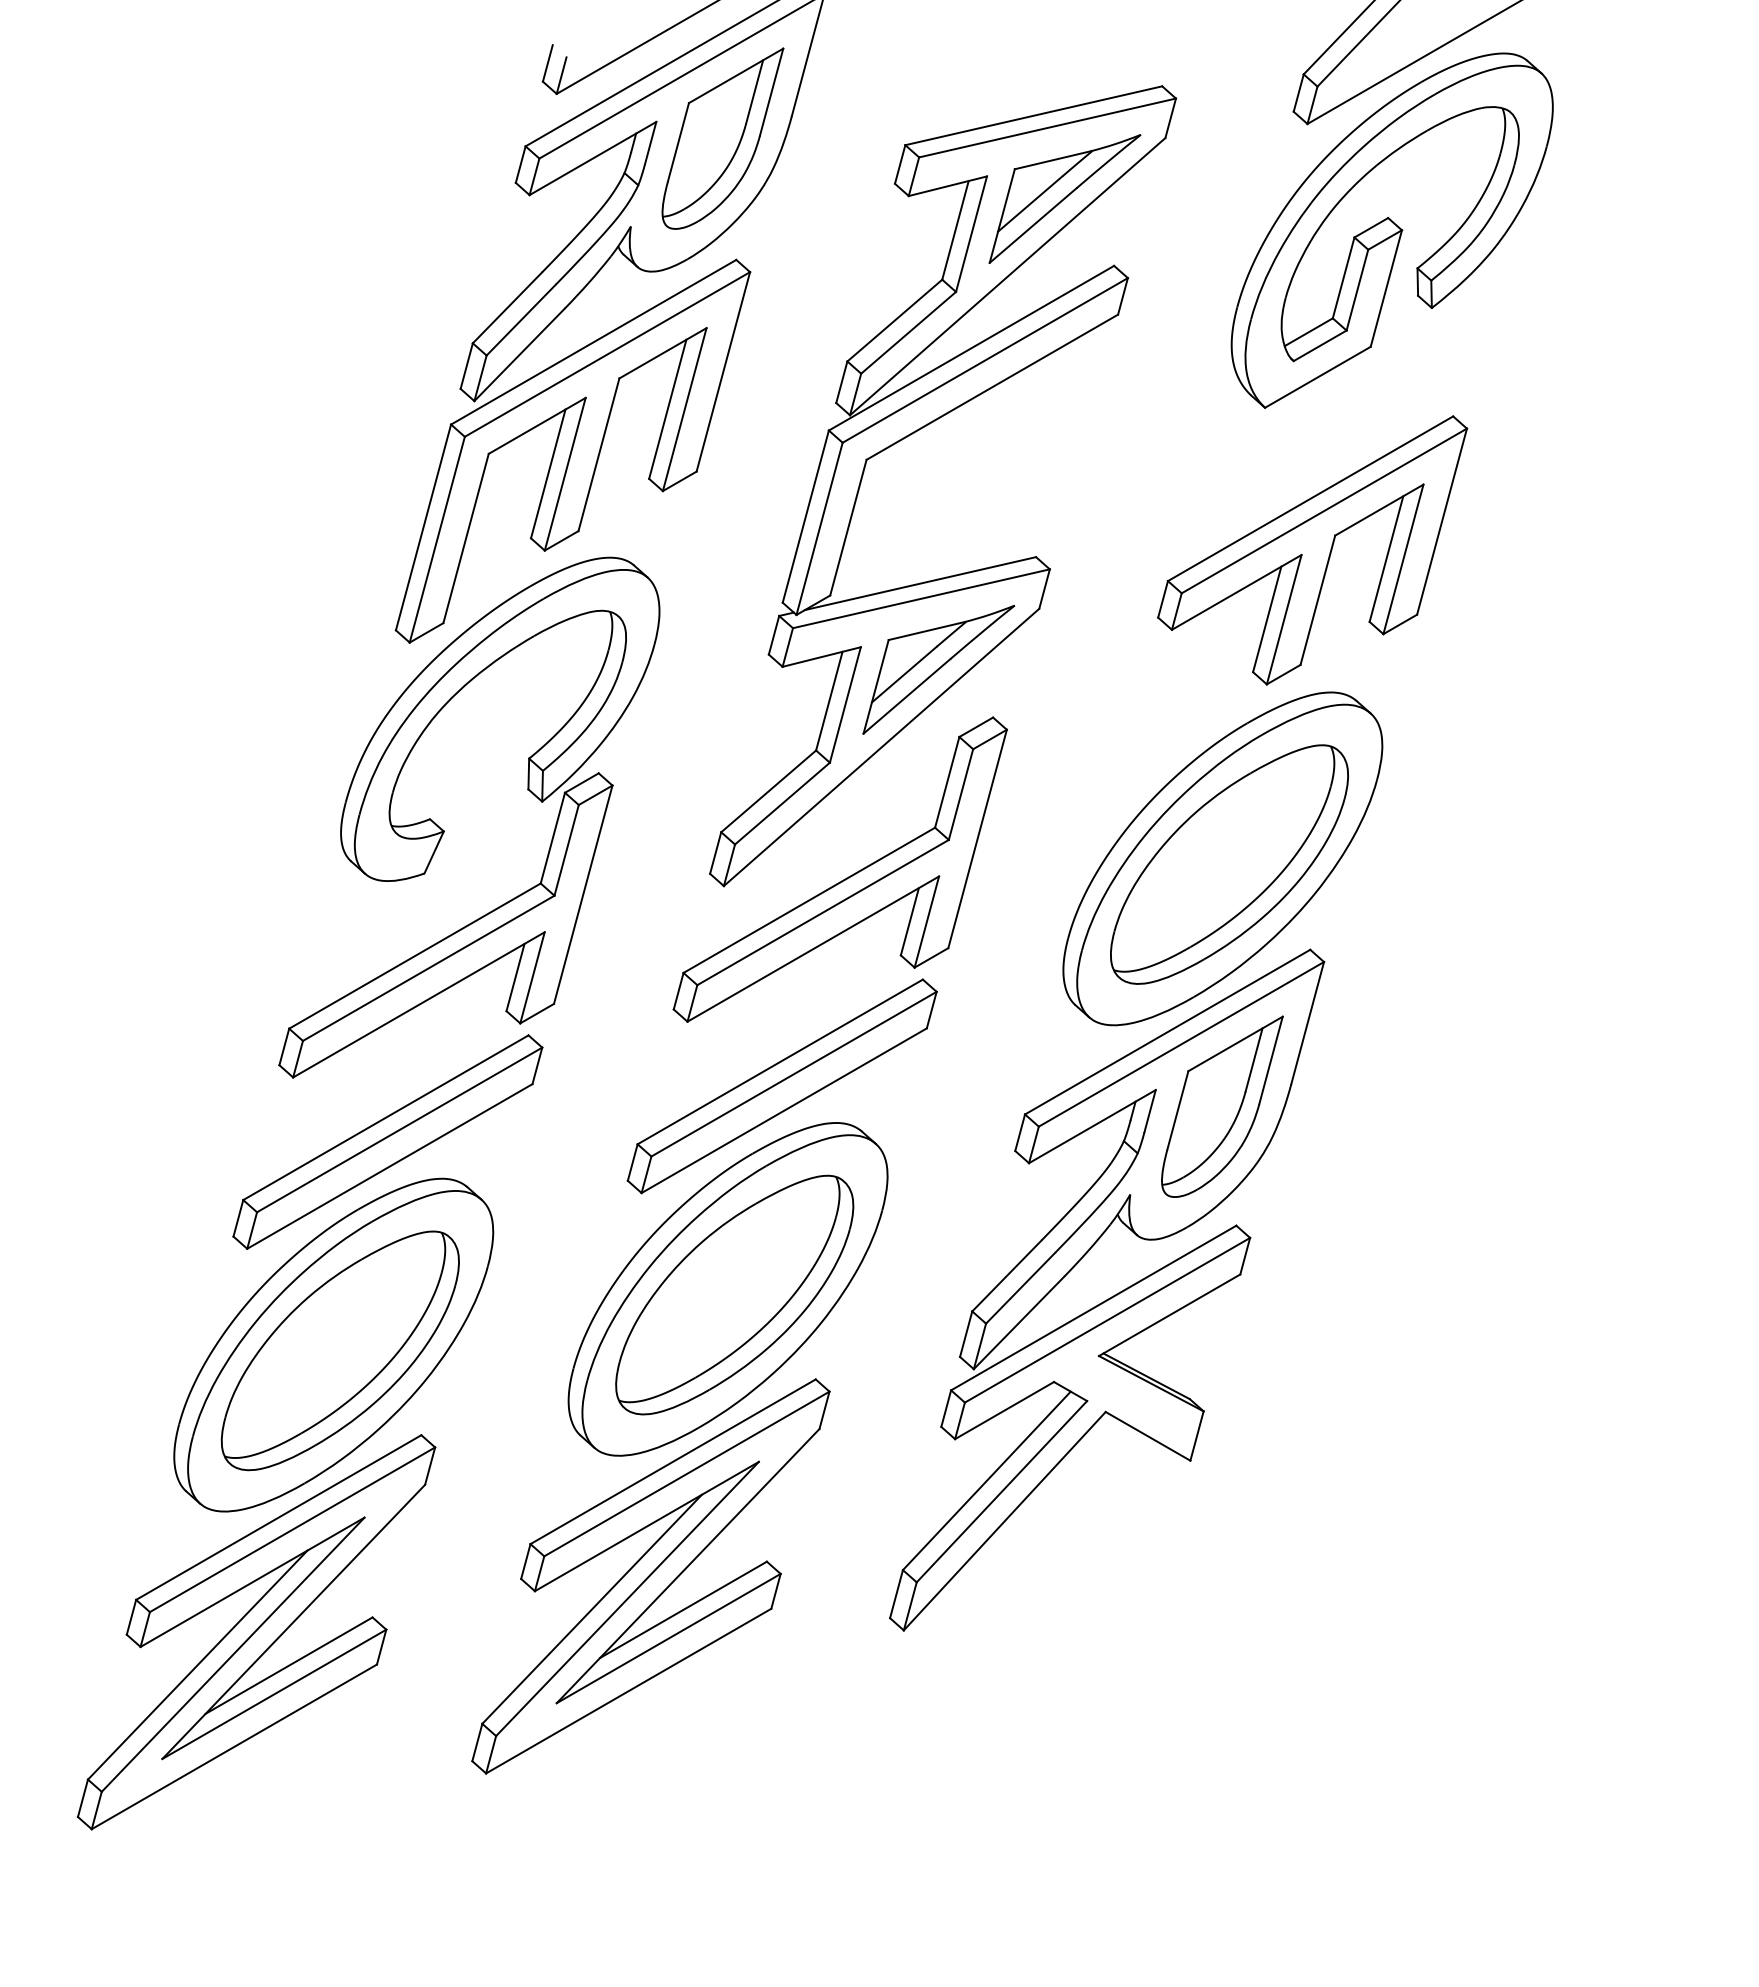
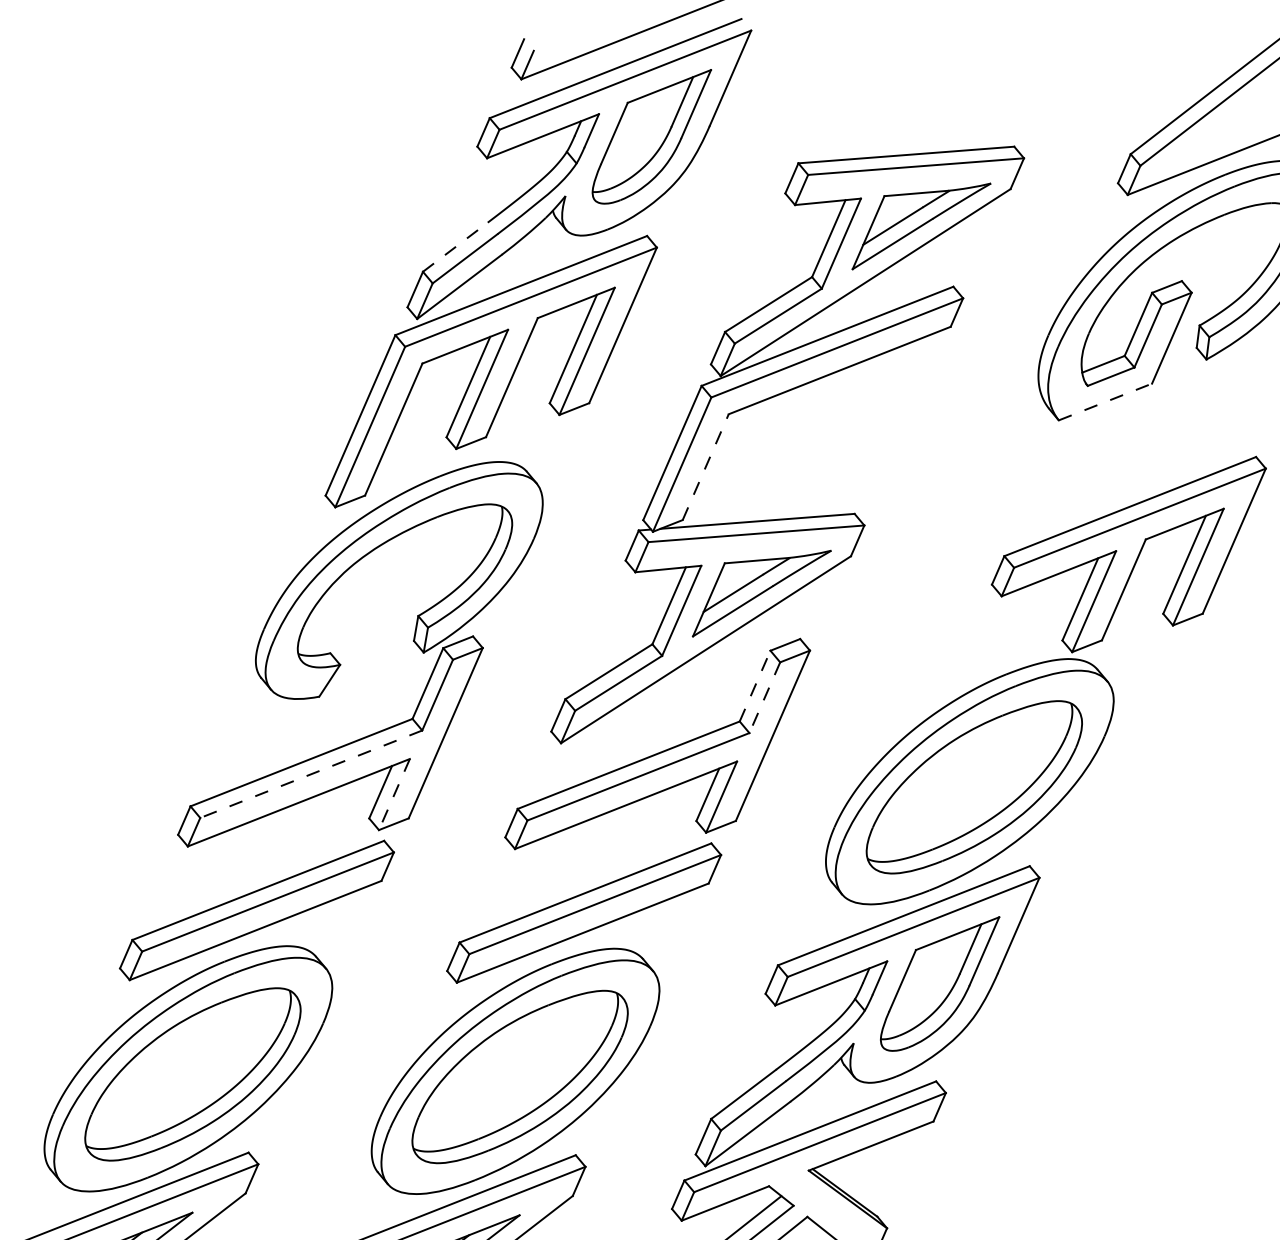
line: (507, 307) -> (455, 246), solid -> dashed
line: (1318, 377) -> (1105, 402), solid -> dashed
line: (848, 527) -> (705, 467), solid -> dashed
part: (1312, 550) -> (1125, 548), moved
line: (947, 782) -> (755, 686), solid -> dashed
line: (961, 794) -> (765, 697), solid -> dashed
line: (428, 968) -> (311, 774), solid -> dashed
line: (532, 978) -> (394, 795), solid -> dashed

